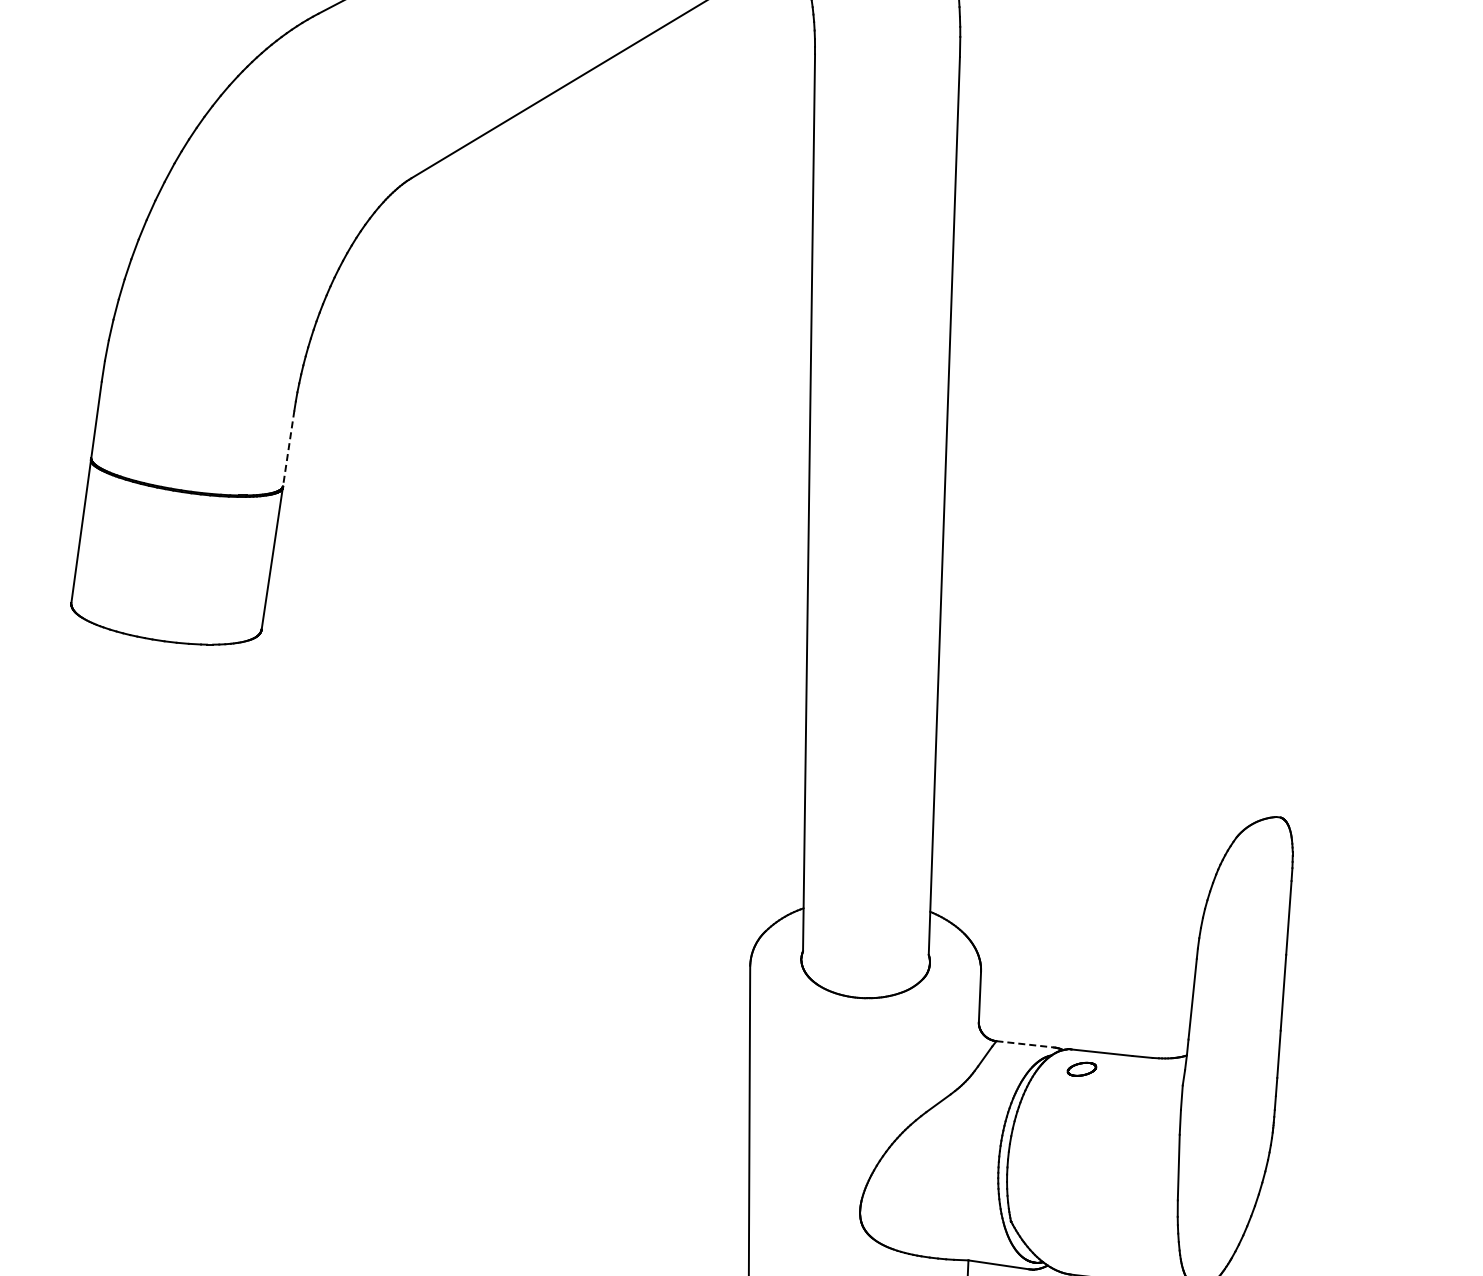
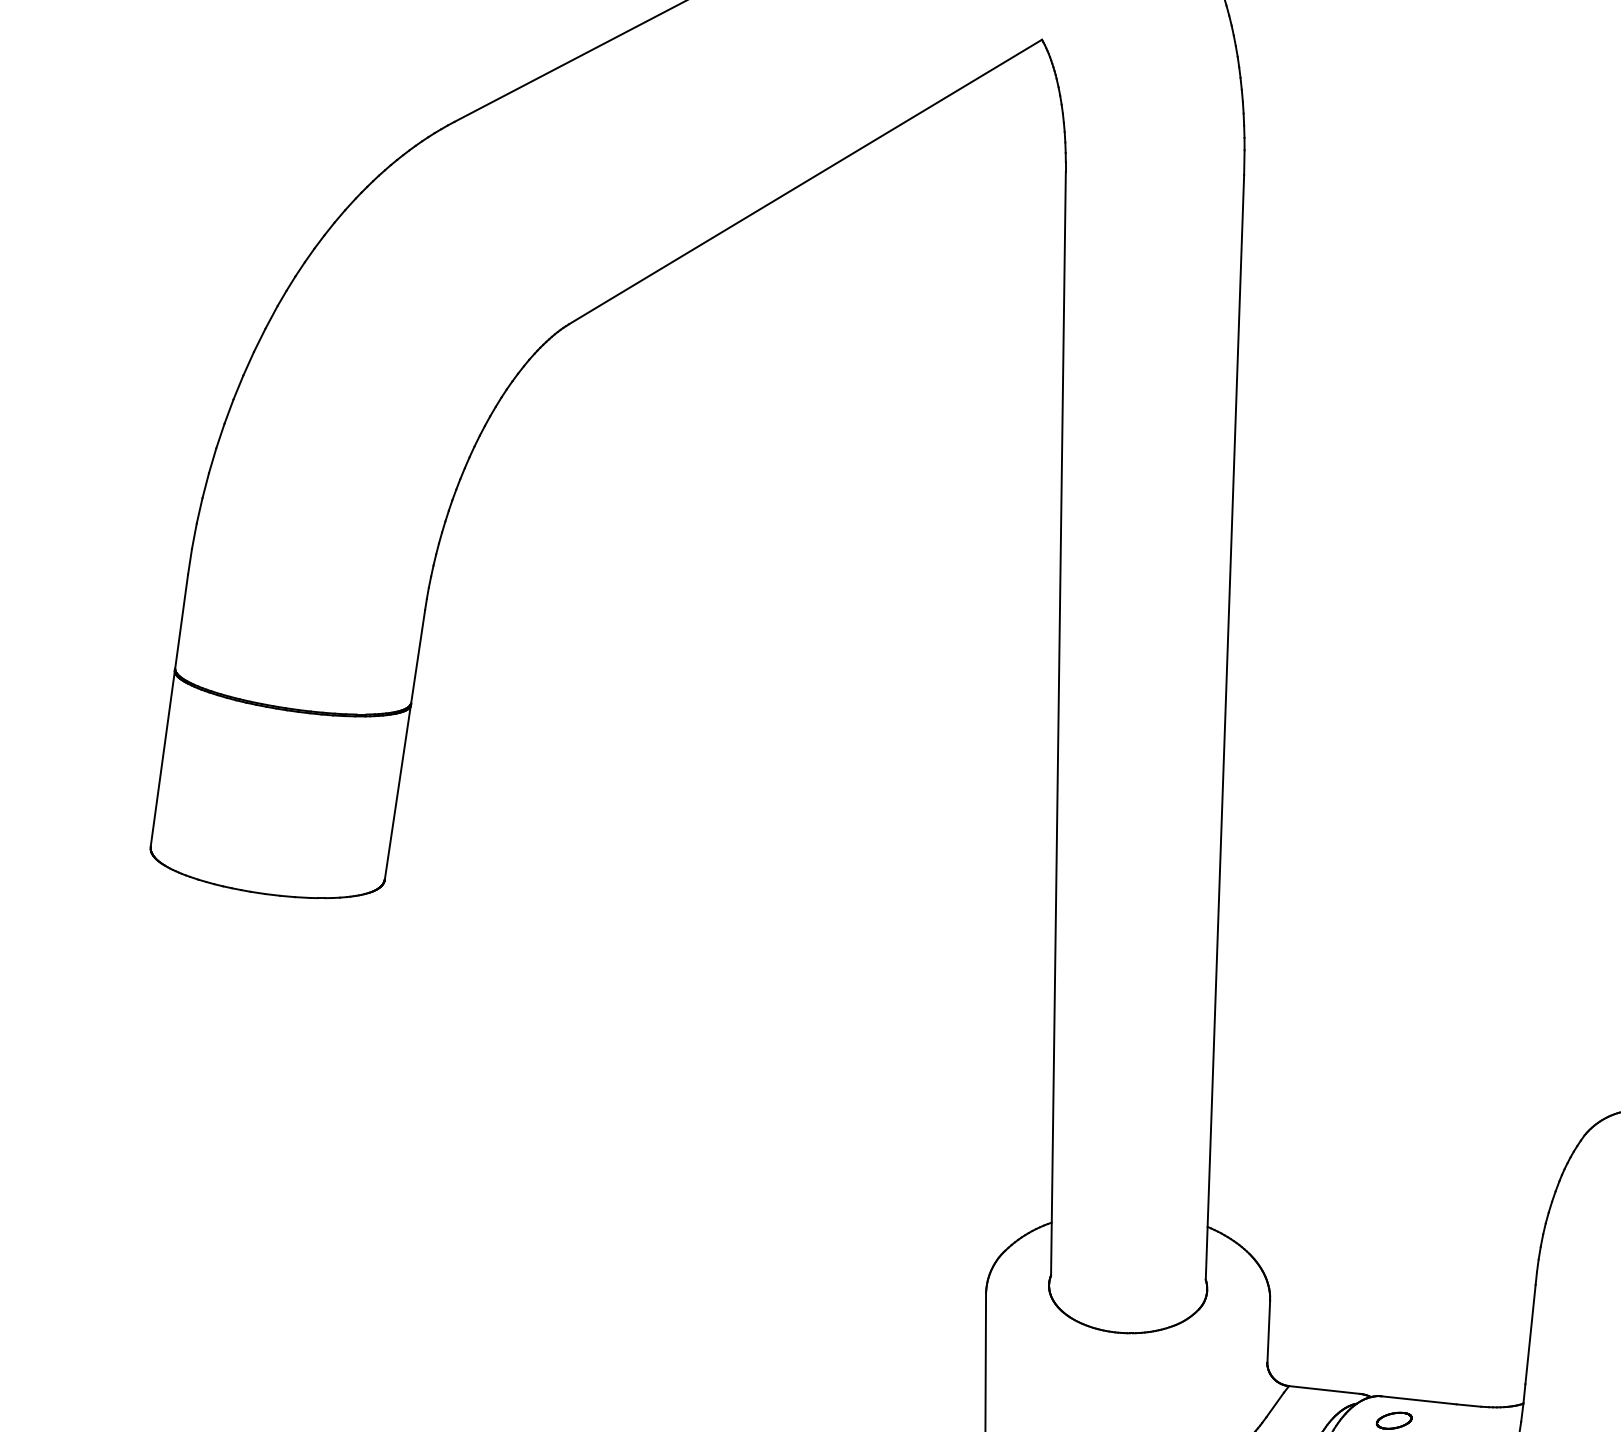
line: (288, 448) -> (417, 656), dashed -> solid
line: (1025, 1044) -> (1324, 1390), dashed -> solid

